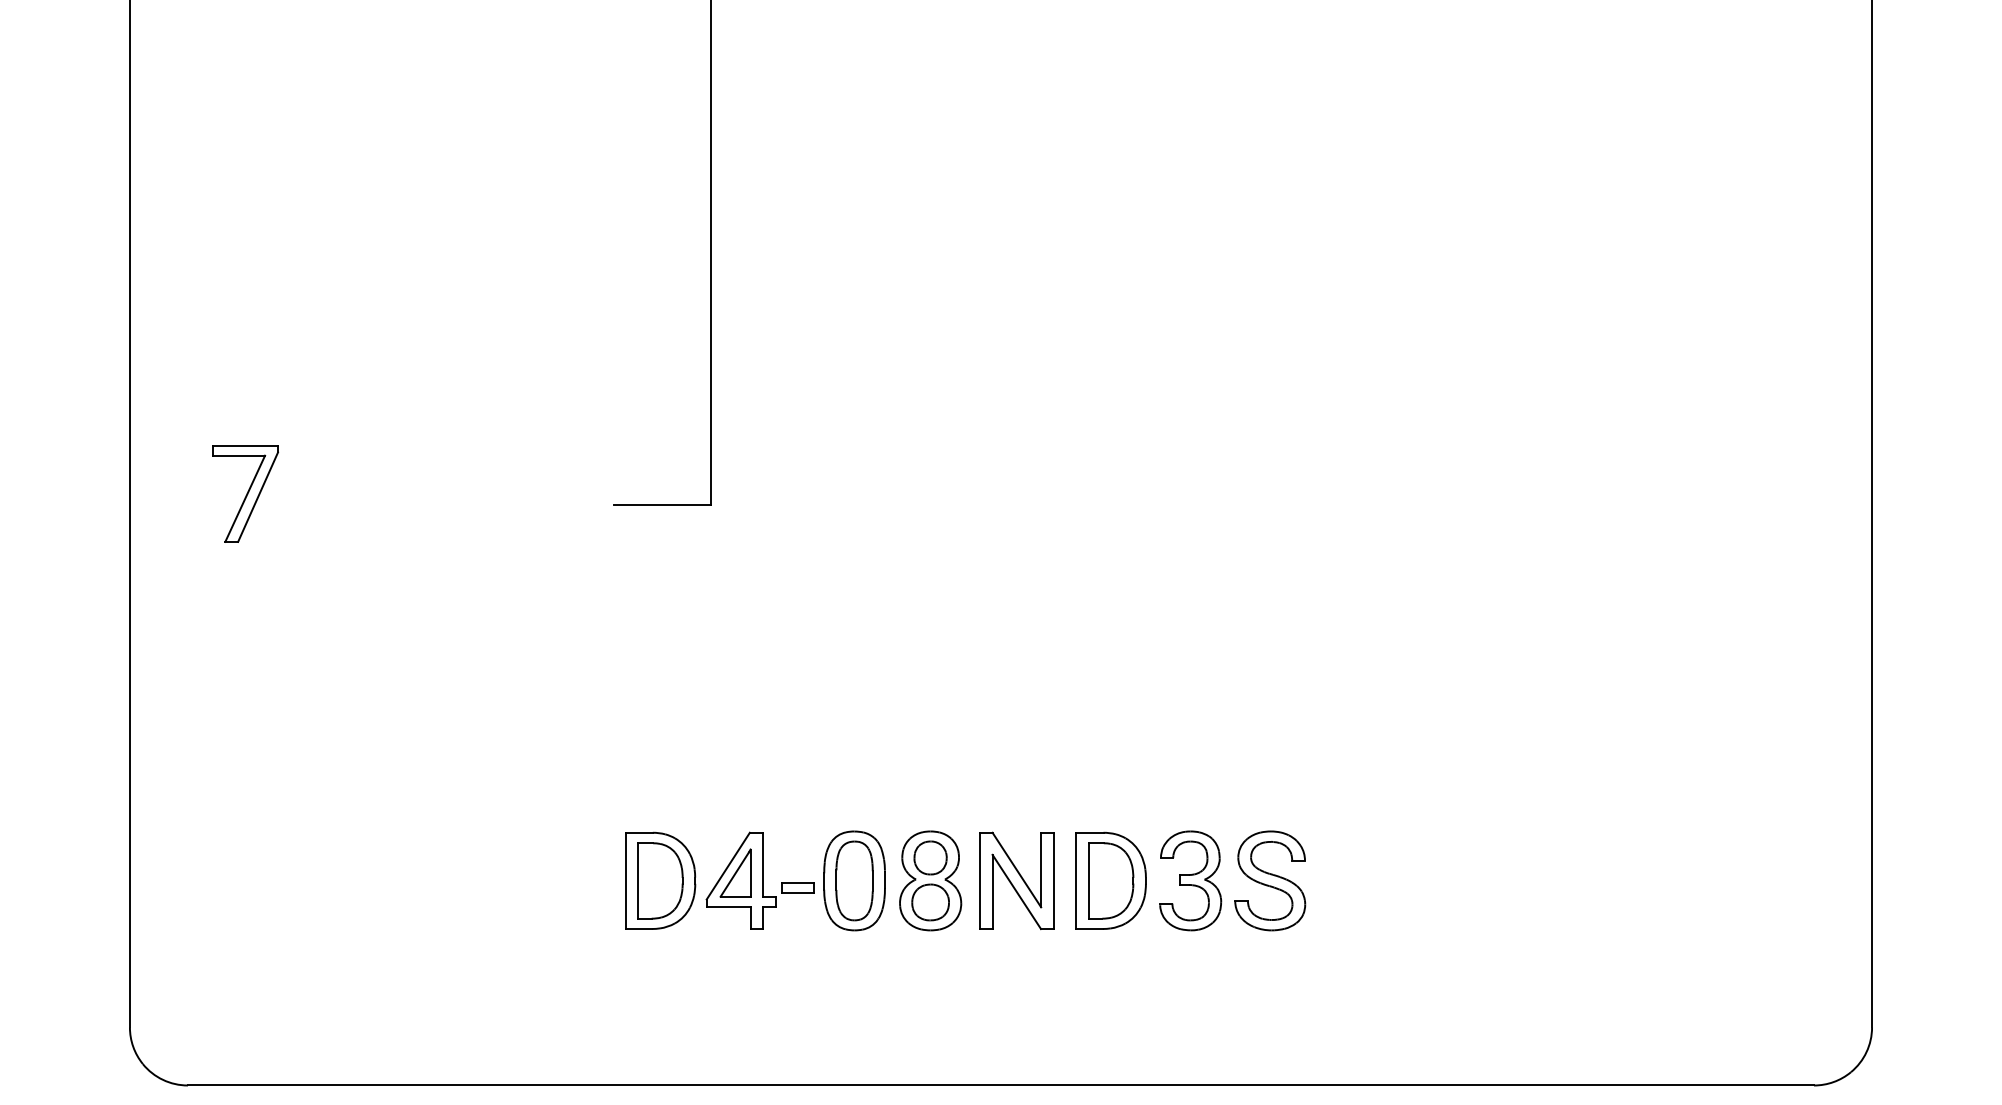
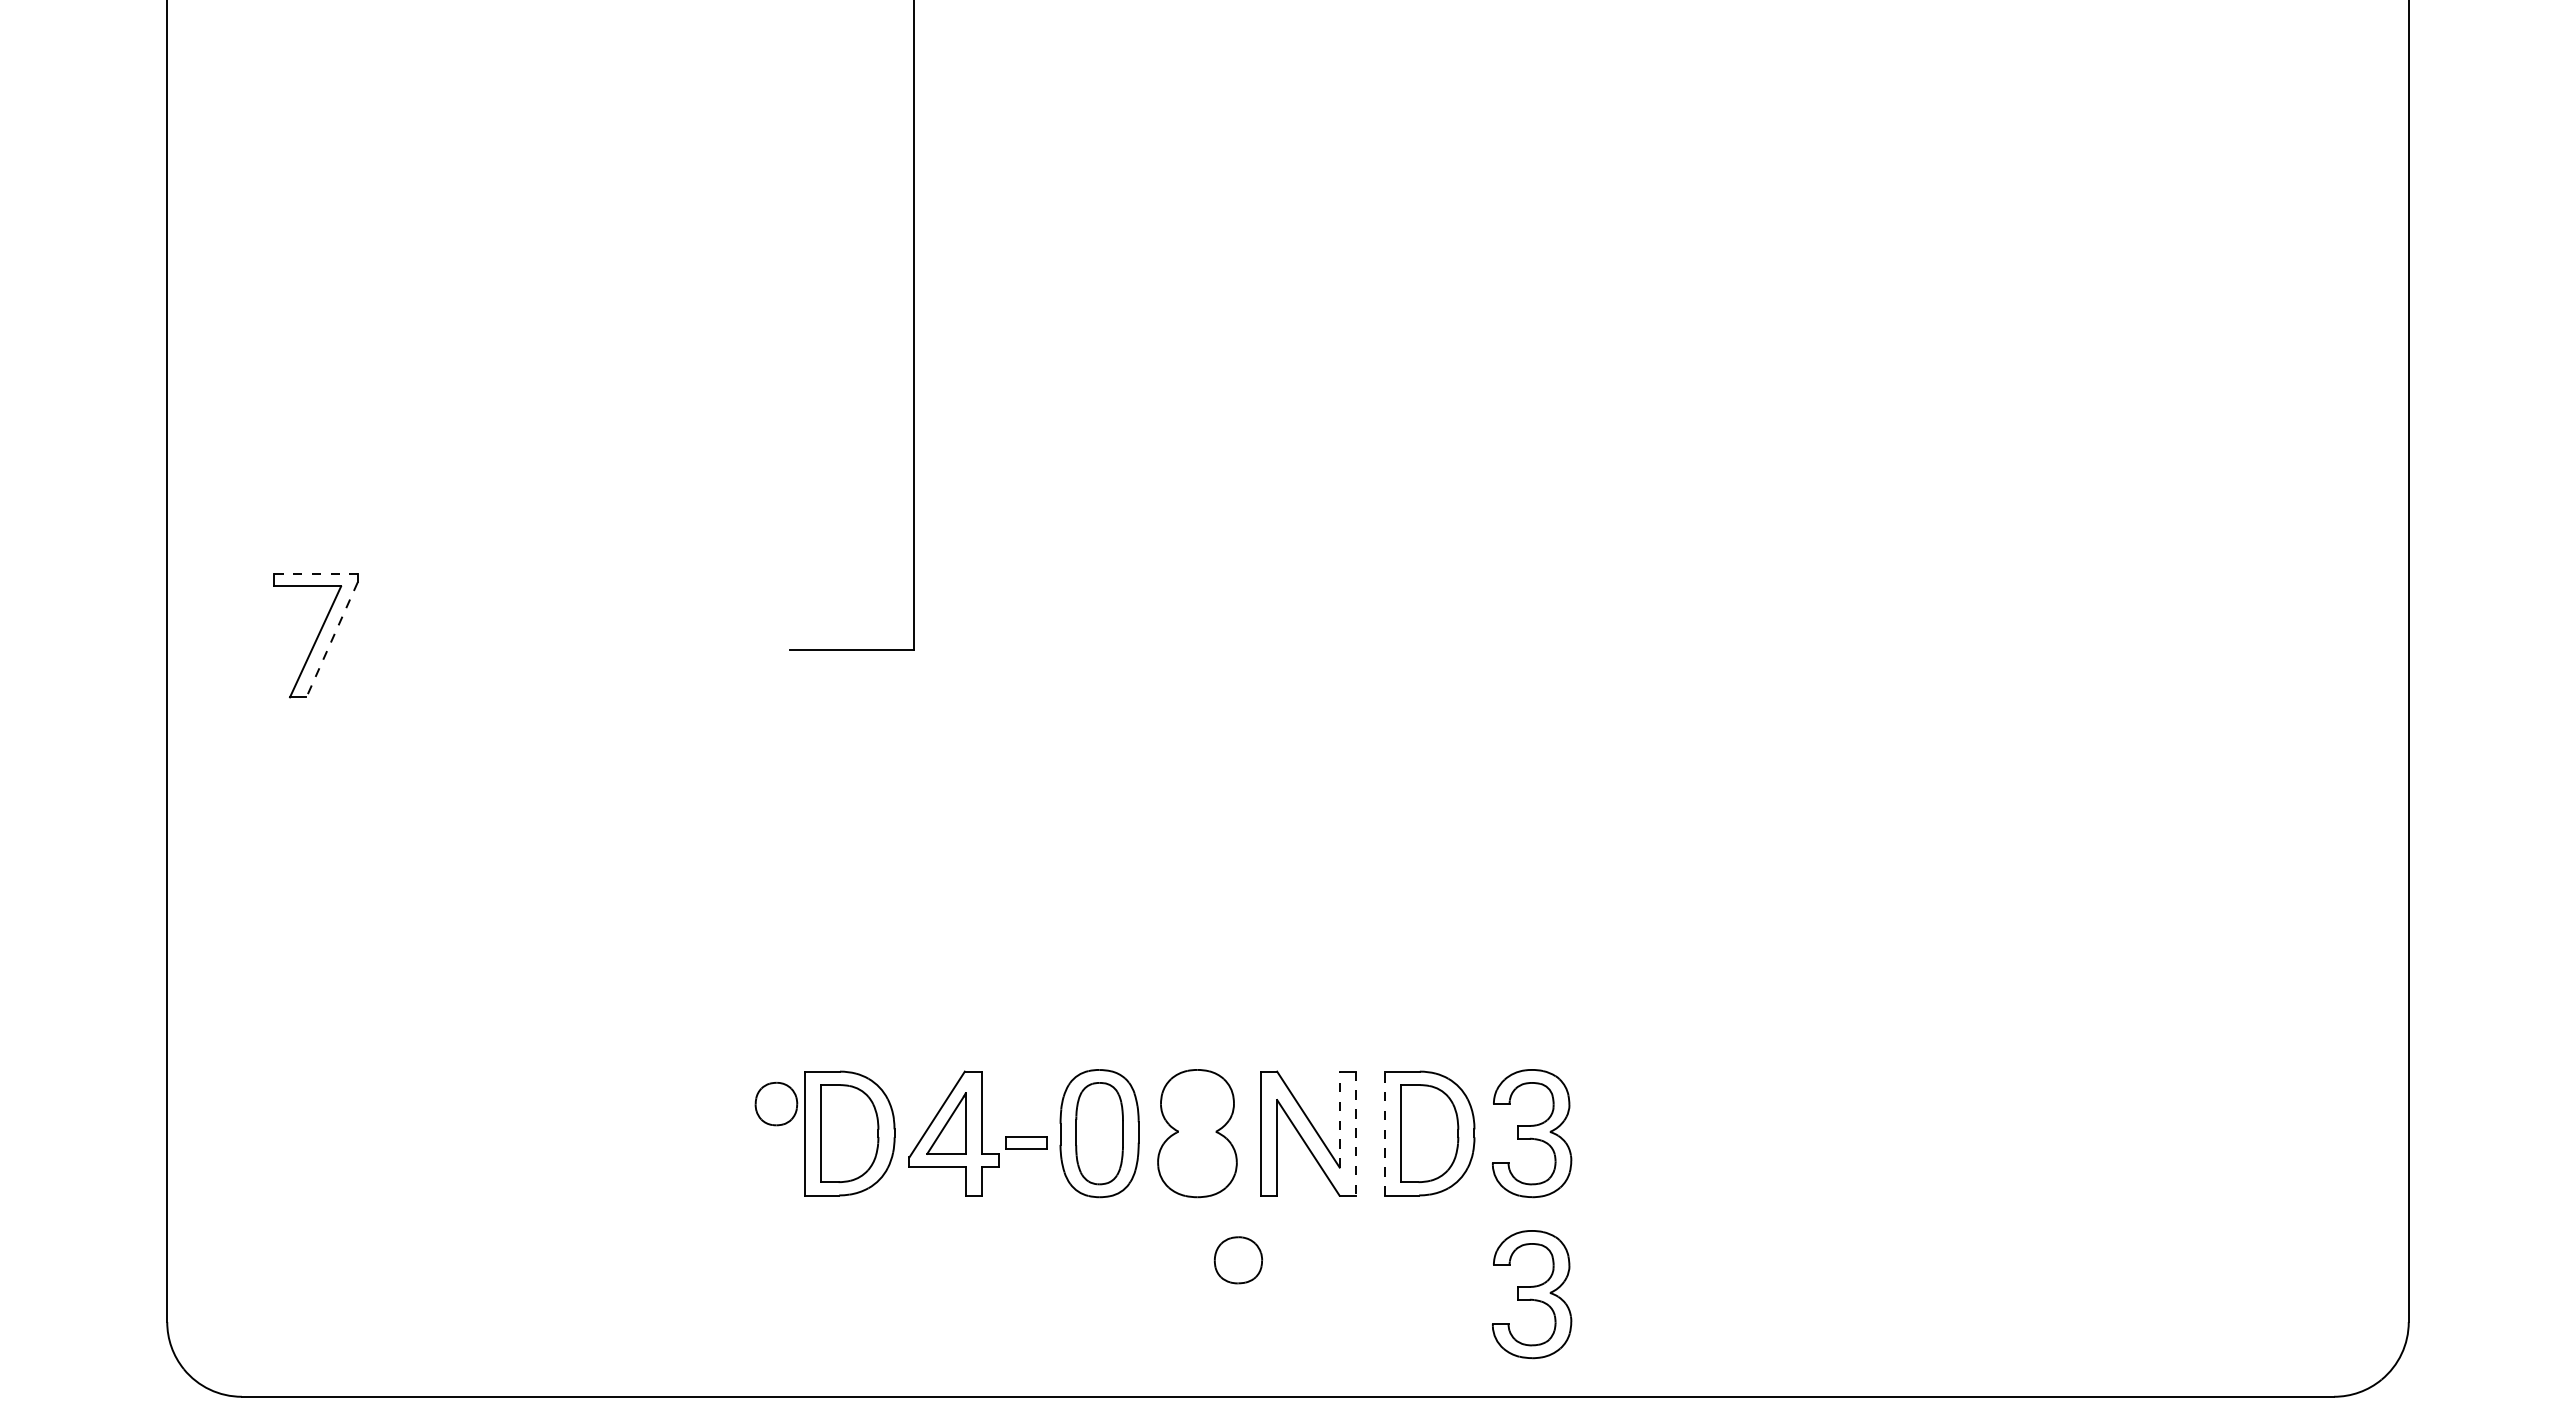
line: (245, 445) -> (315, 573), solid -> dashed
line: (258, 496) -> (332, 639), solid -> dashed
part: (930, 858) -> (776, 1104), moved
line: (1041, 869) -> (1339, 1119), solid -> dashed
line: (1053, 880) -> (1355, 1133), solid -> dashed
line: (1075, 880) -> (1384, 1133), solid -> dashed
part: (1270, 880) -> (1634, 1133), removed
part: (929, 902) -> (1237, 1260), moved
part: (1191, 1005) -> (1532, 1294), added

